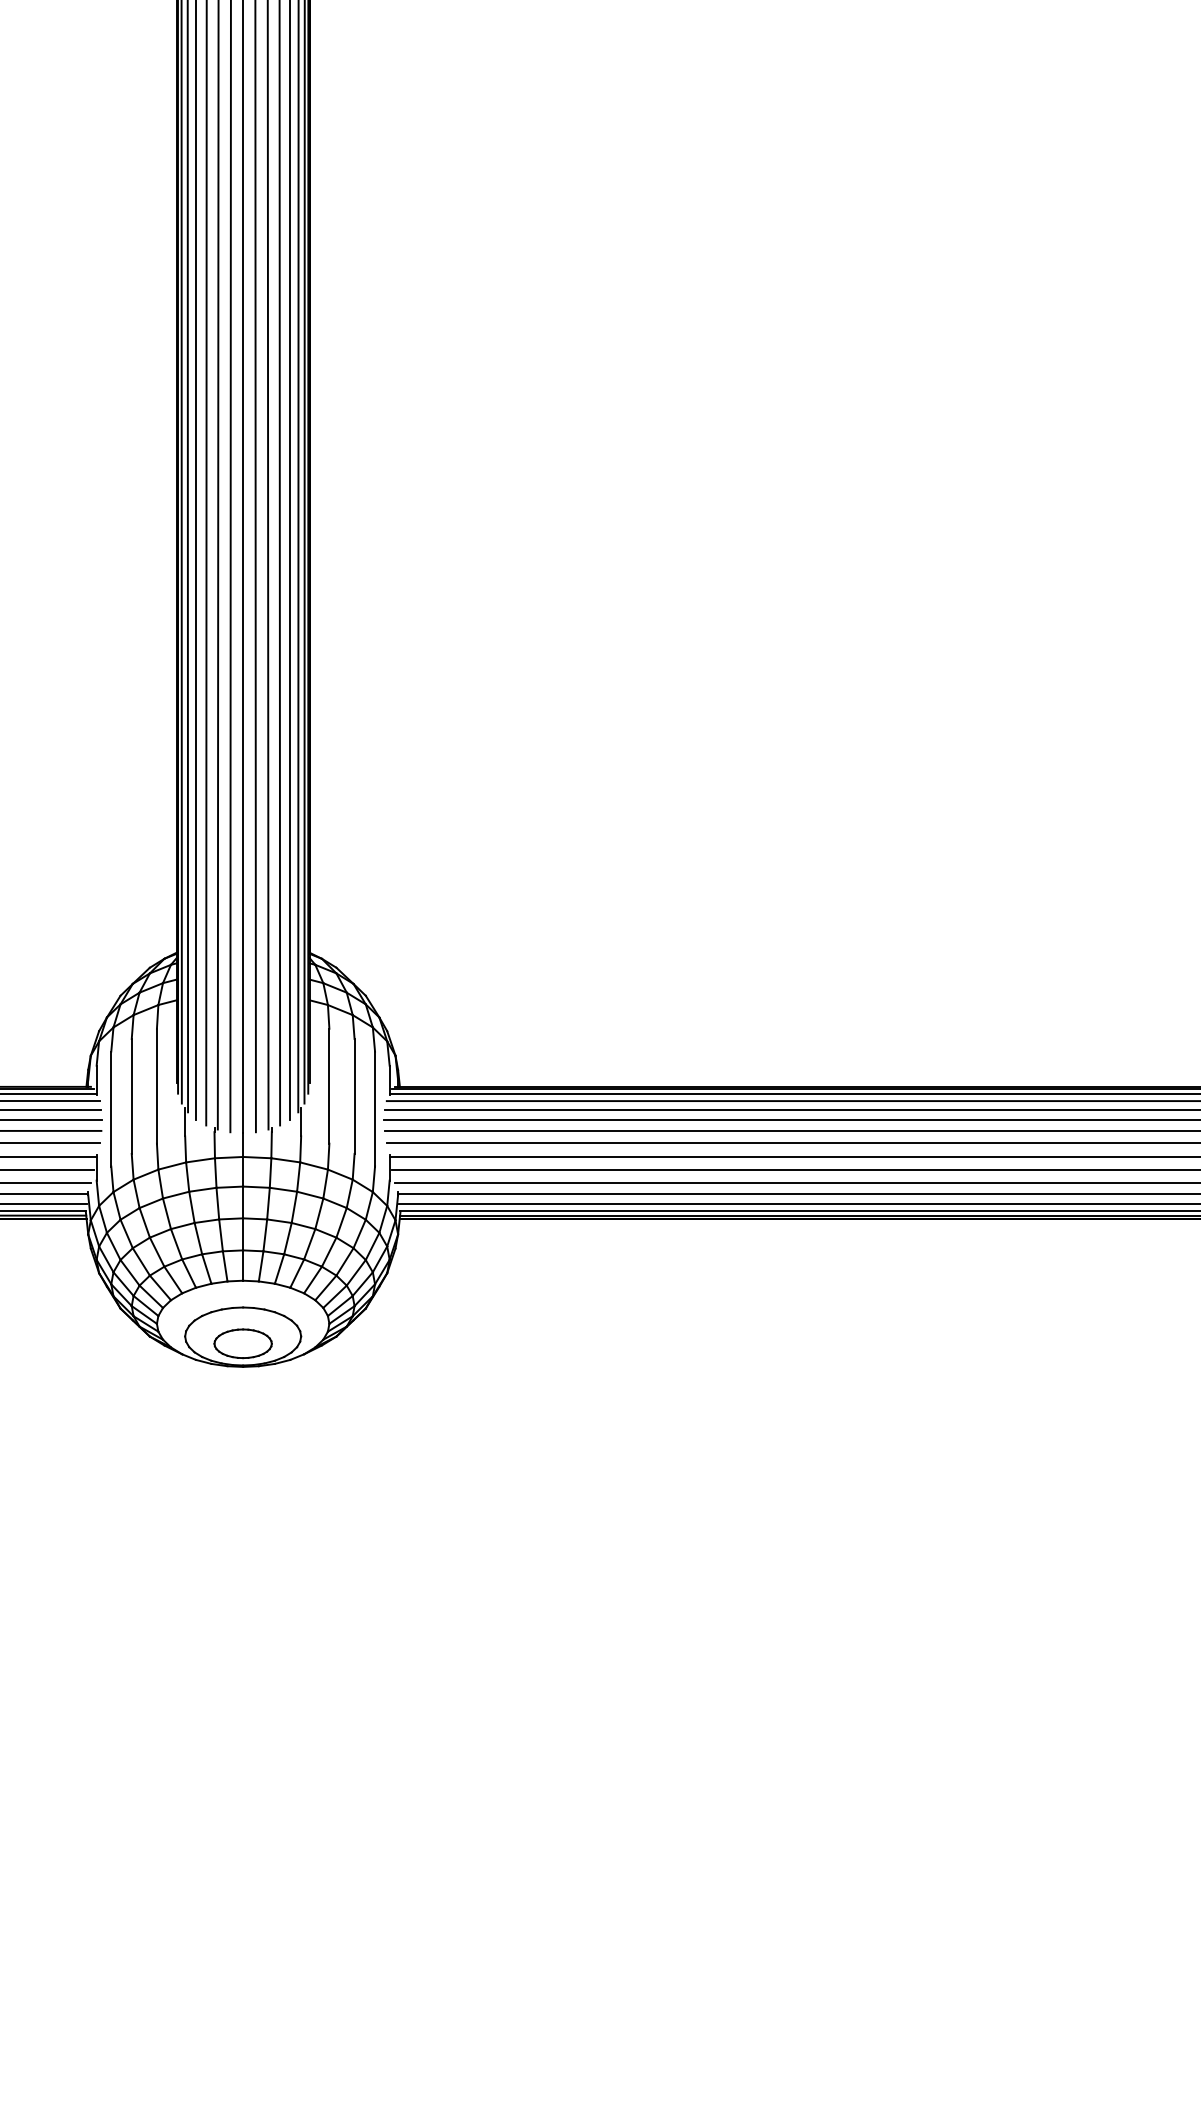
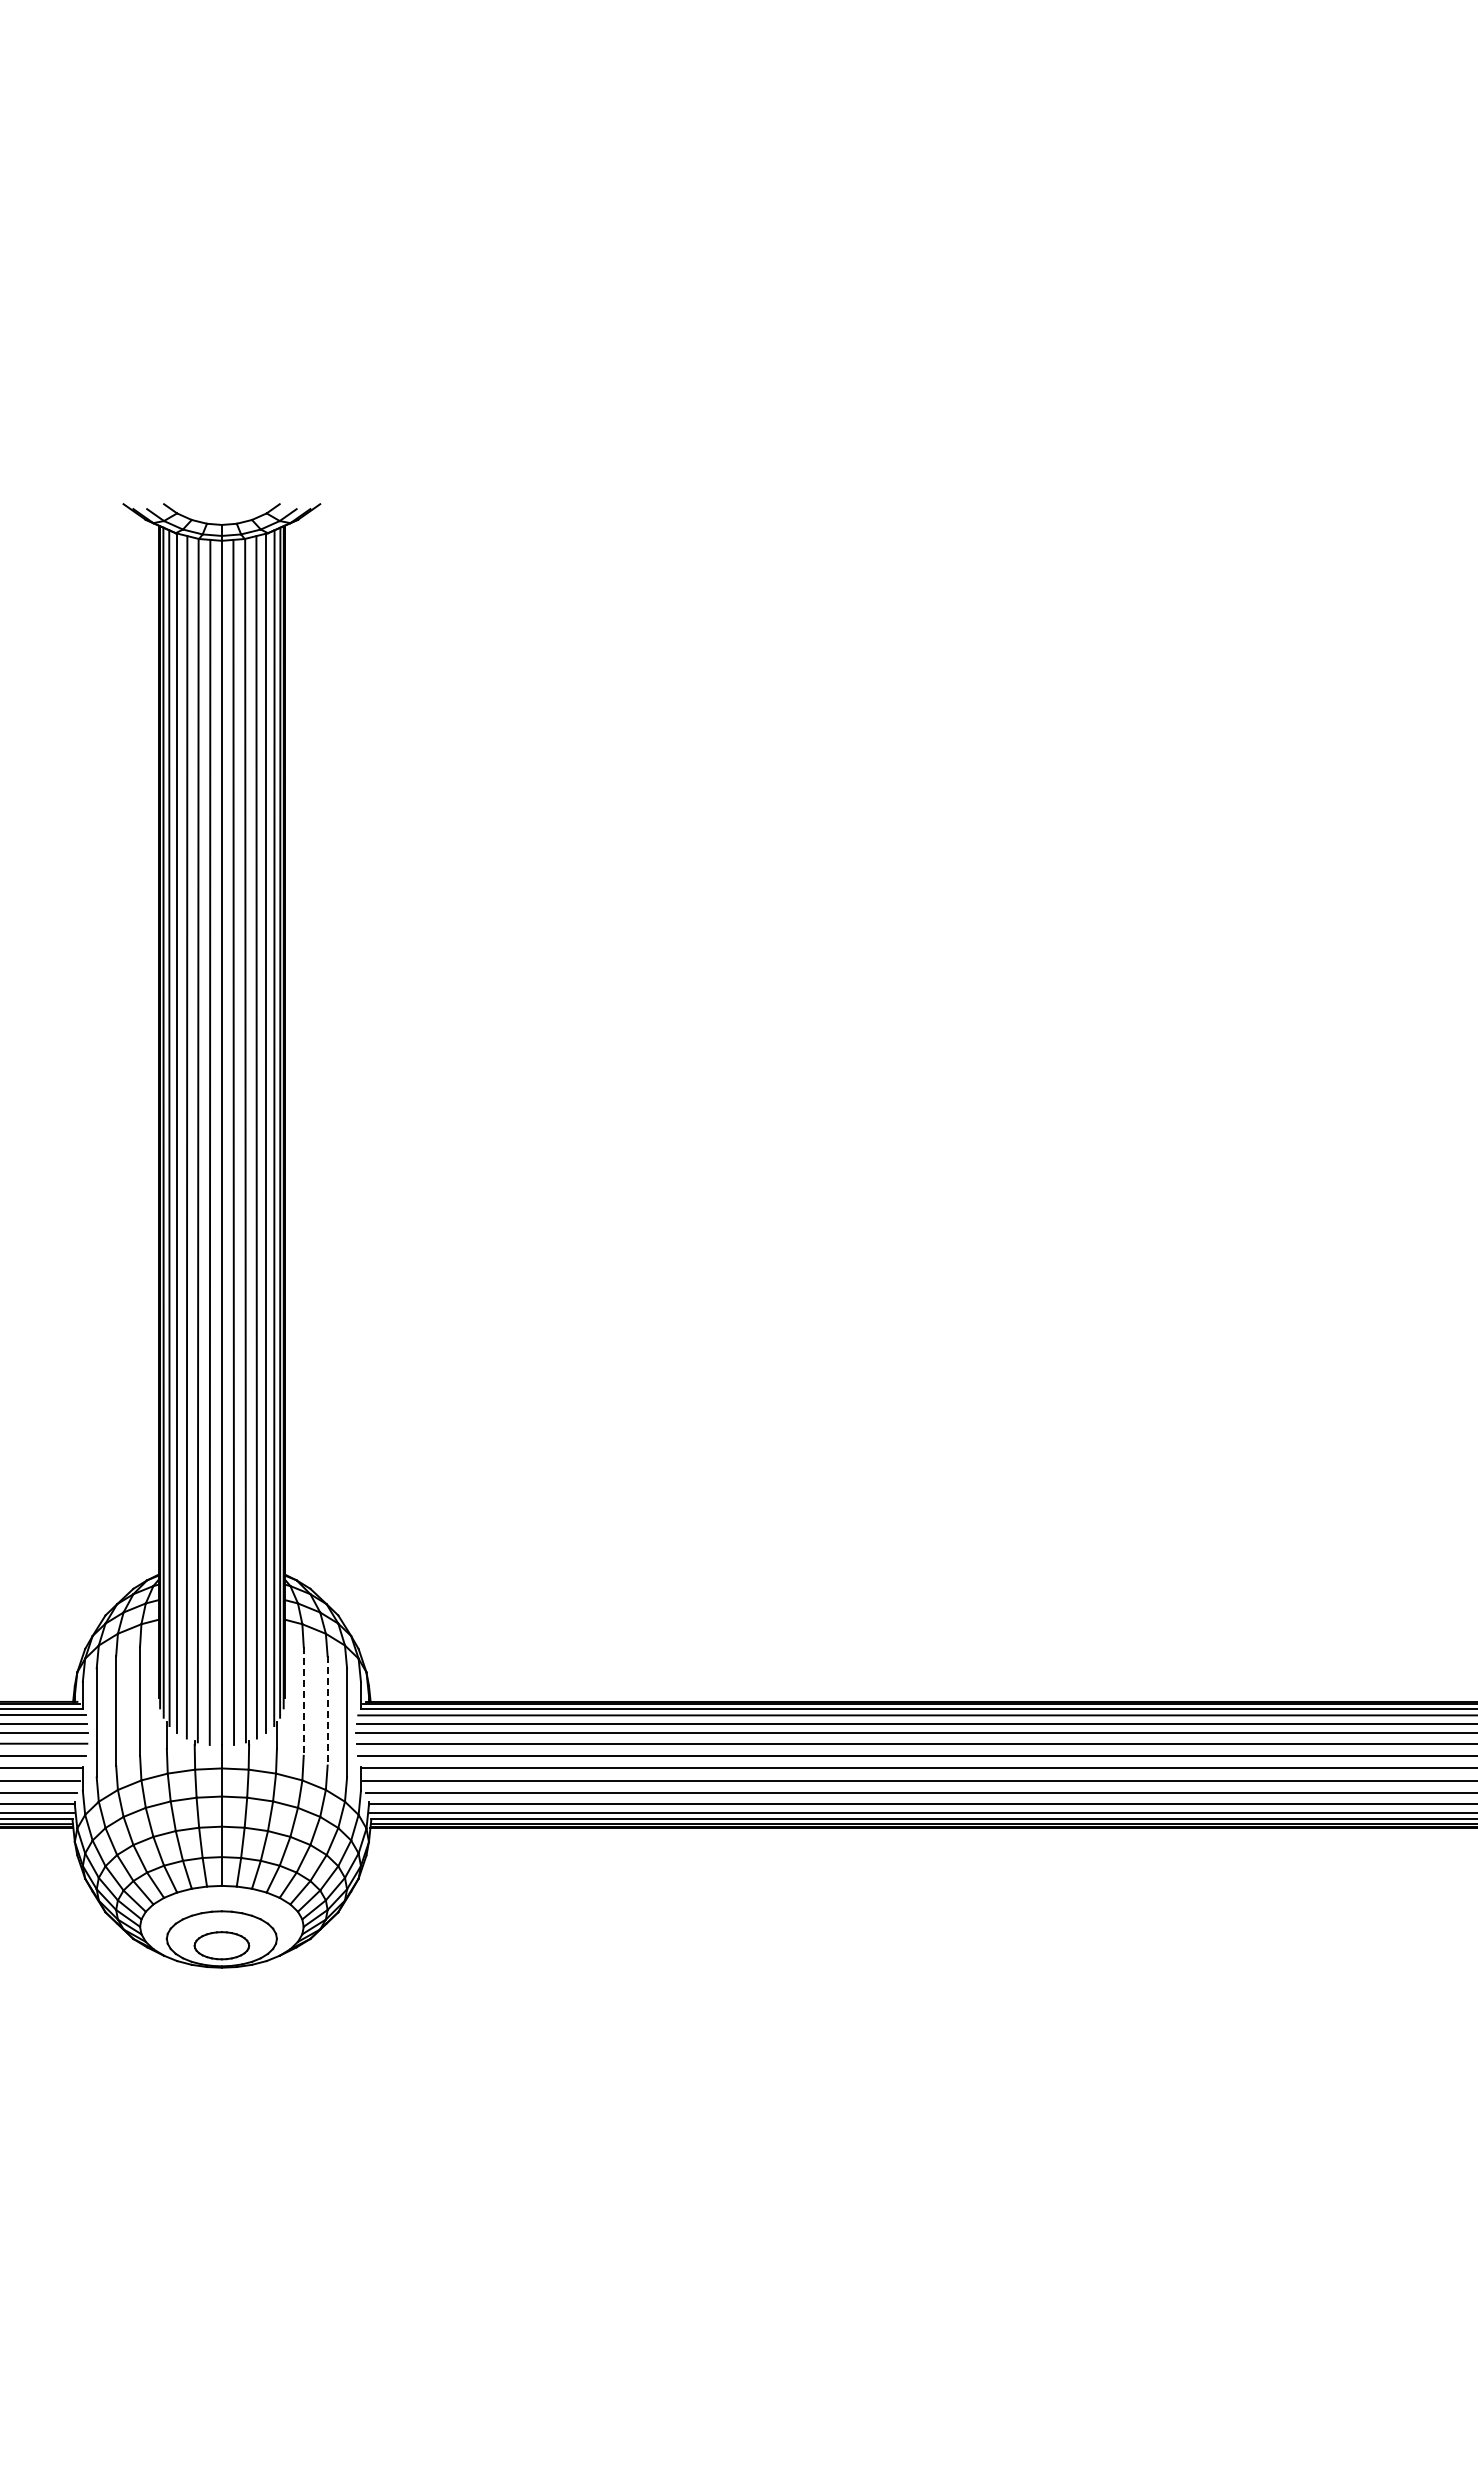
line: (329, 1086) -> (303, 1701), solid -> dashed
line: (354, 1096) -> (327, 1711), solid -> dashed

